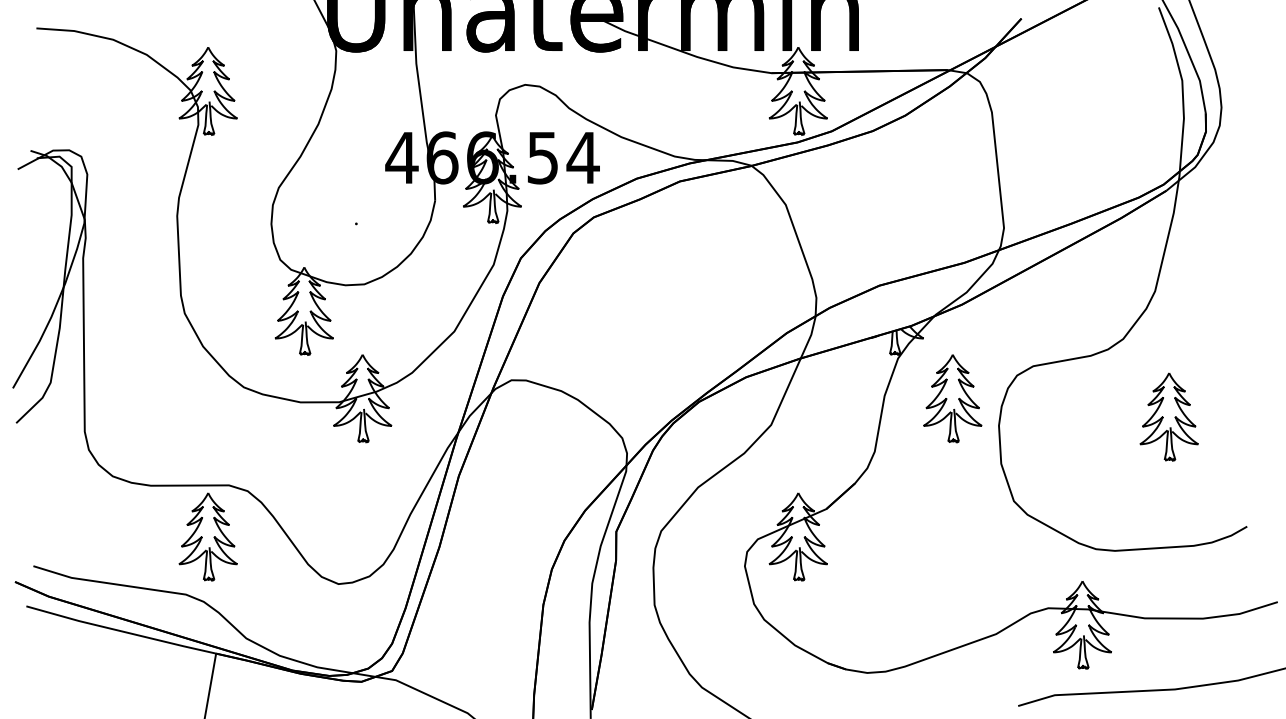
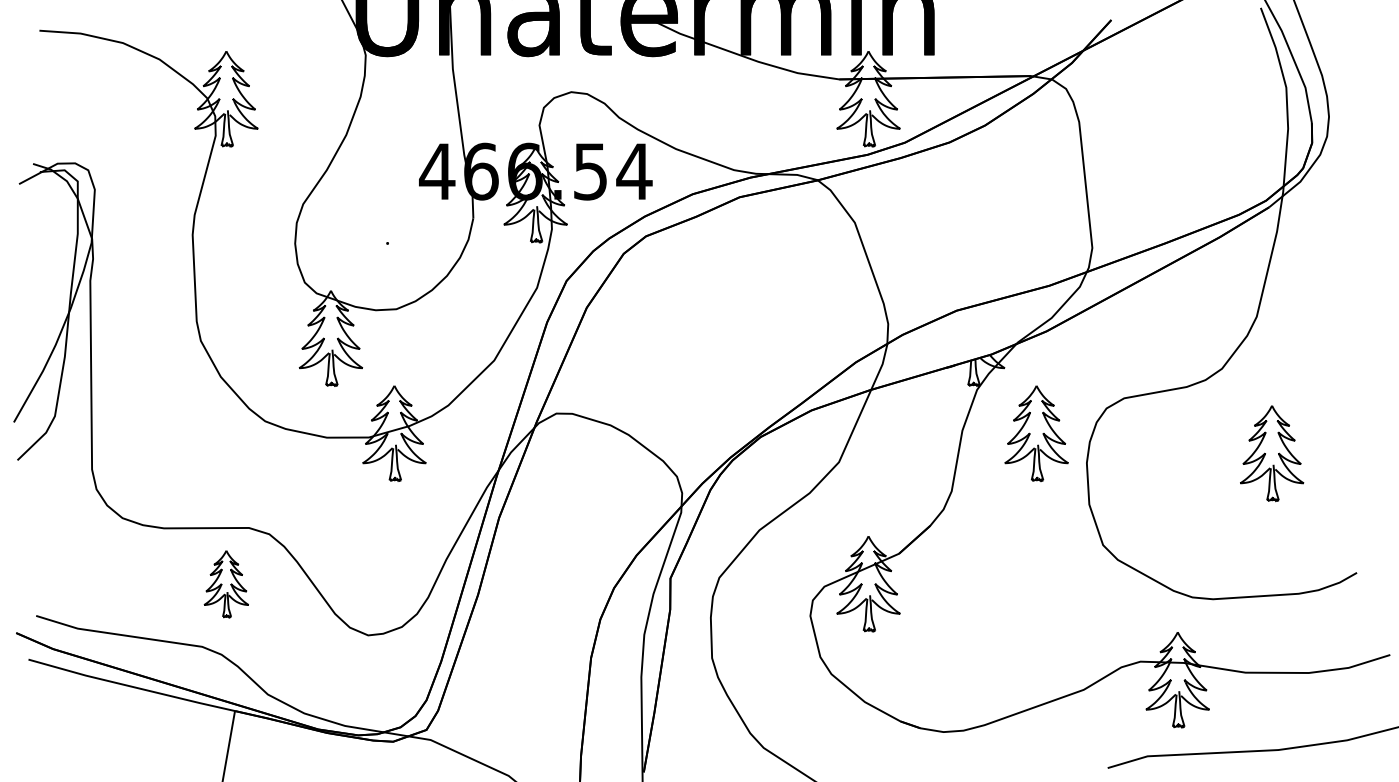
part: (208, 537) -> (226, 584), size x0.7

